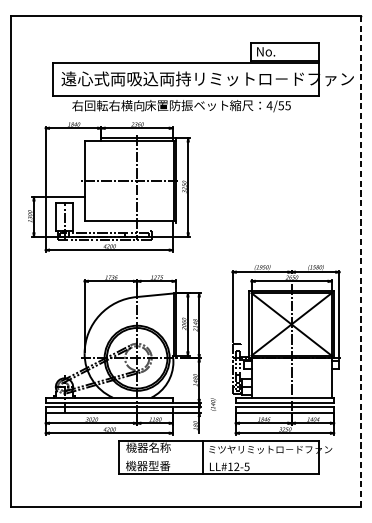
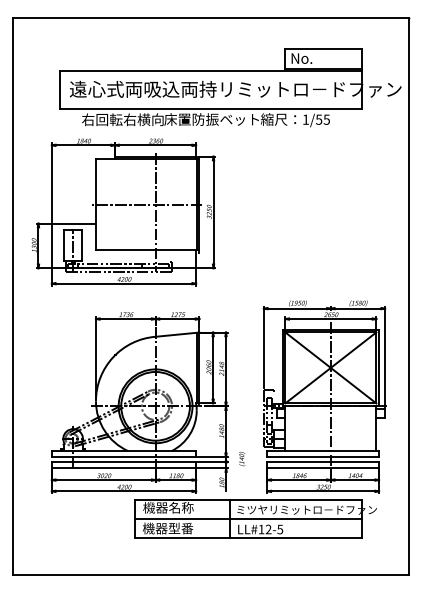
text: (269, 105) -> (305, 119), 4/55 -> 1/55
line: (360, 261) -> (409, 296), dashed -> solid
line: (219, 457) -> (248, 518), added

